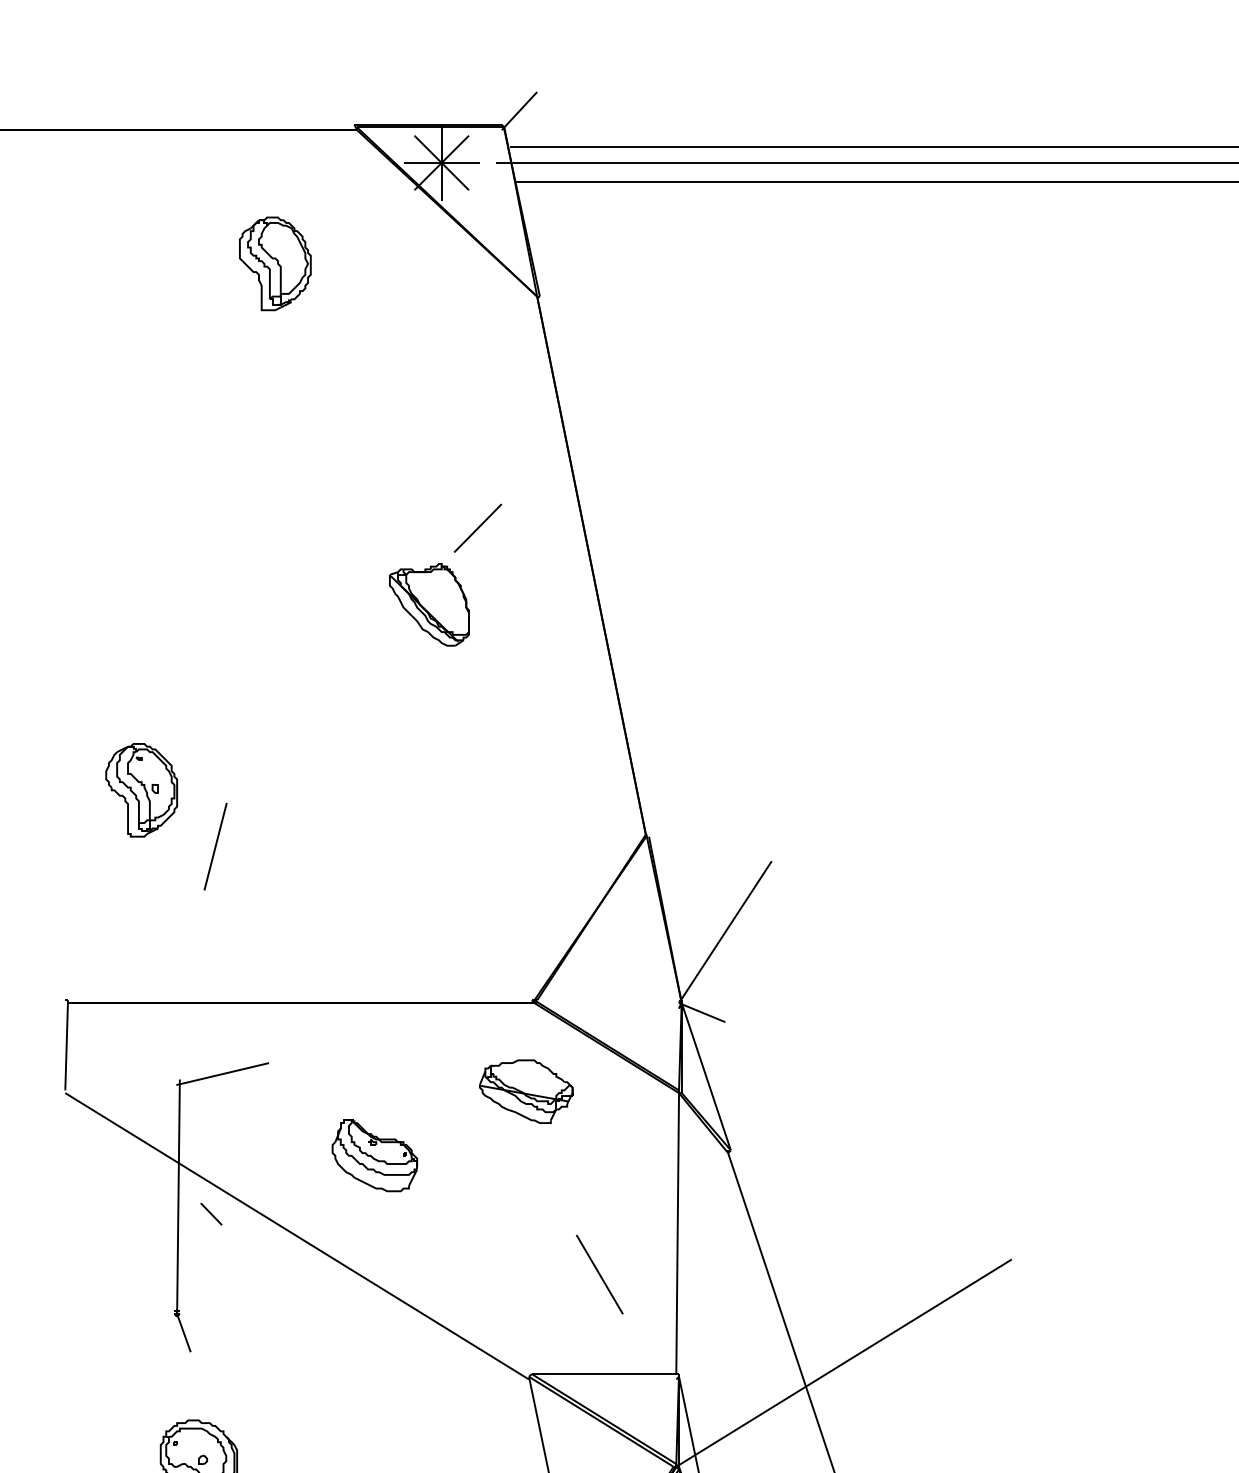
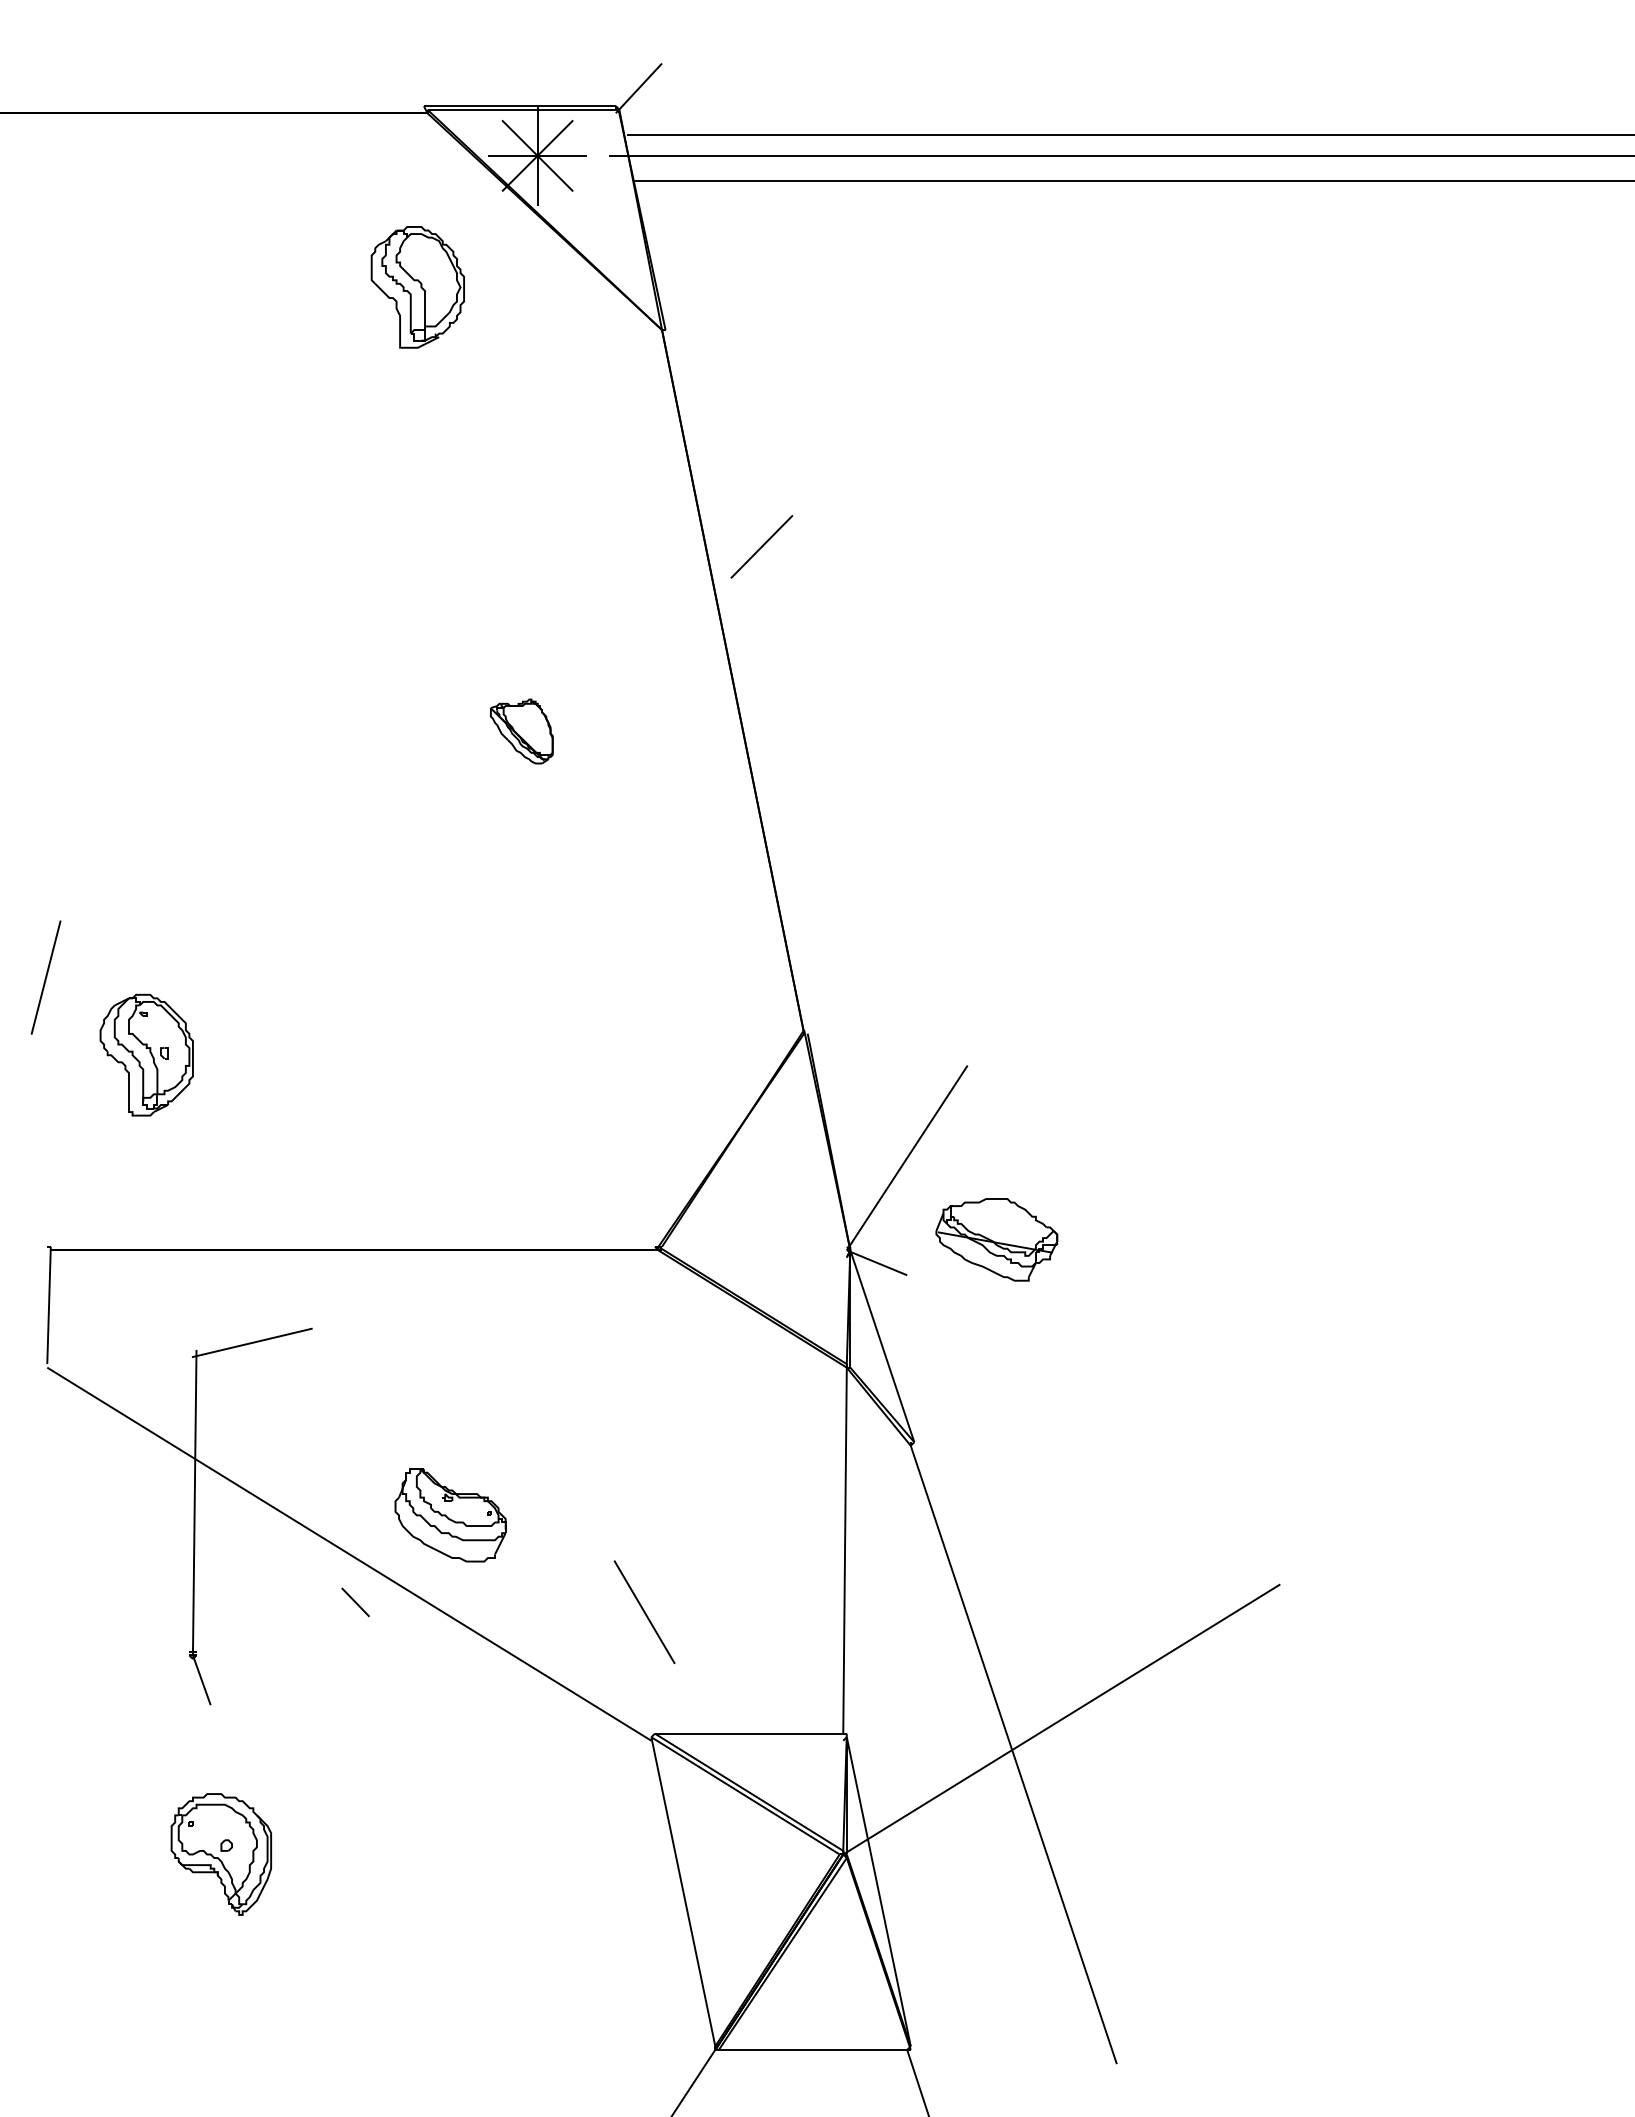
part: (275, 263) -> (417, 287), moved
line: (477, 528) -> (761, 546), moved
part: (429, 604) -> (521, 731), size x0.6
part: (141, 789) -> (146, 1054), moved
line: (215, 846) -> (45, 977), moved
part: (526, 1091) -> (996, 1239), moved
part: (374, 1155) -> (450, 1515), moved
line: (211, 1214) -> (355, 1602), moved
line: (599, 1274) -> (644, 1611), moved

